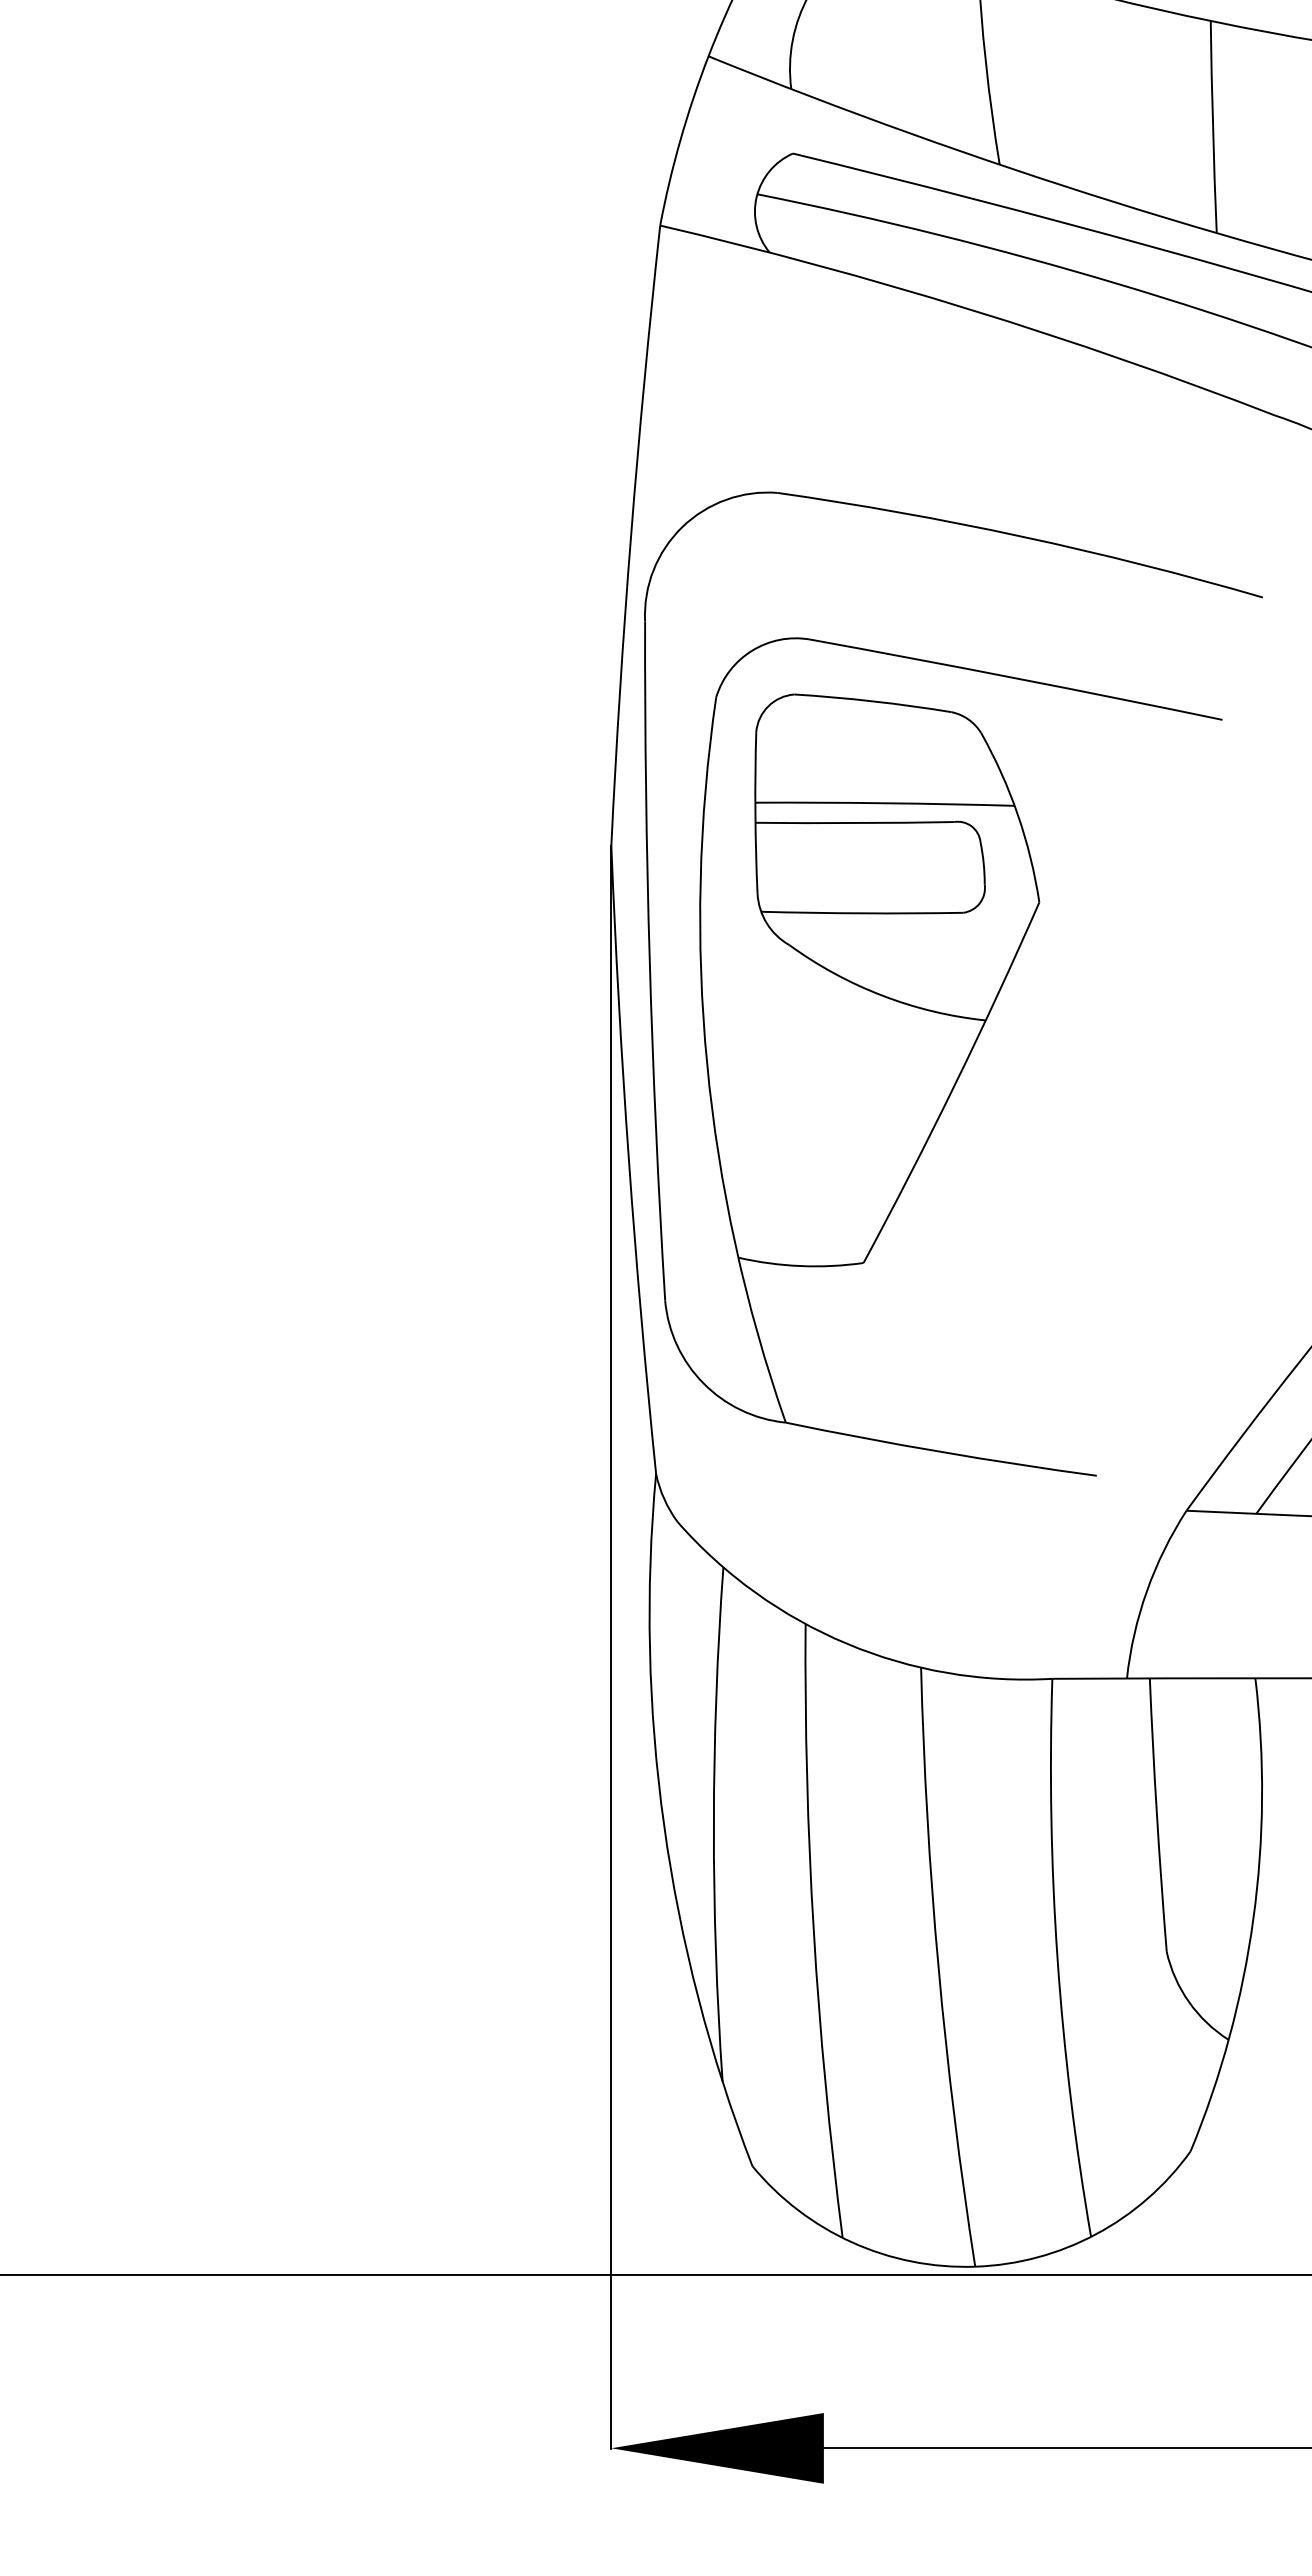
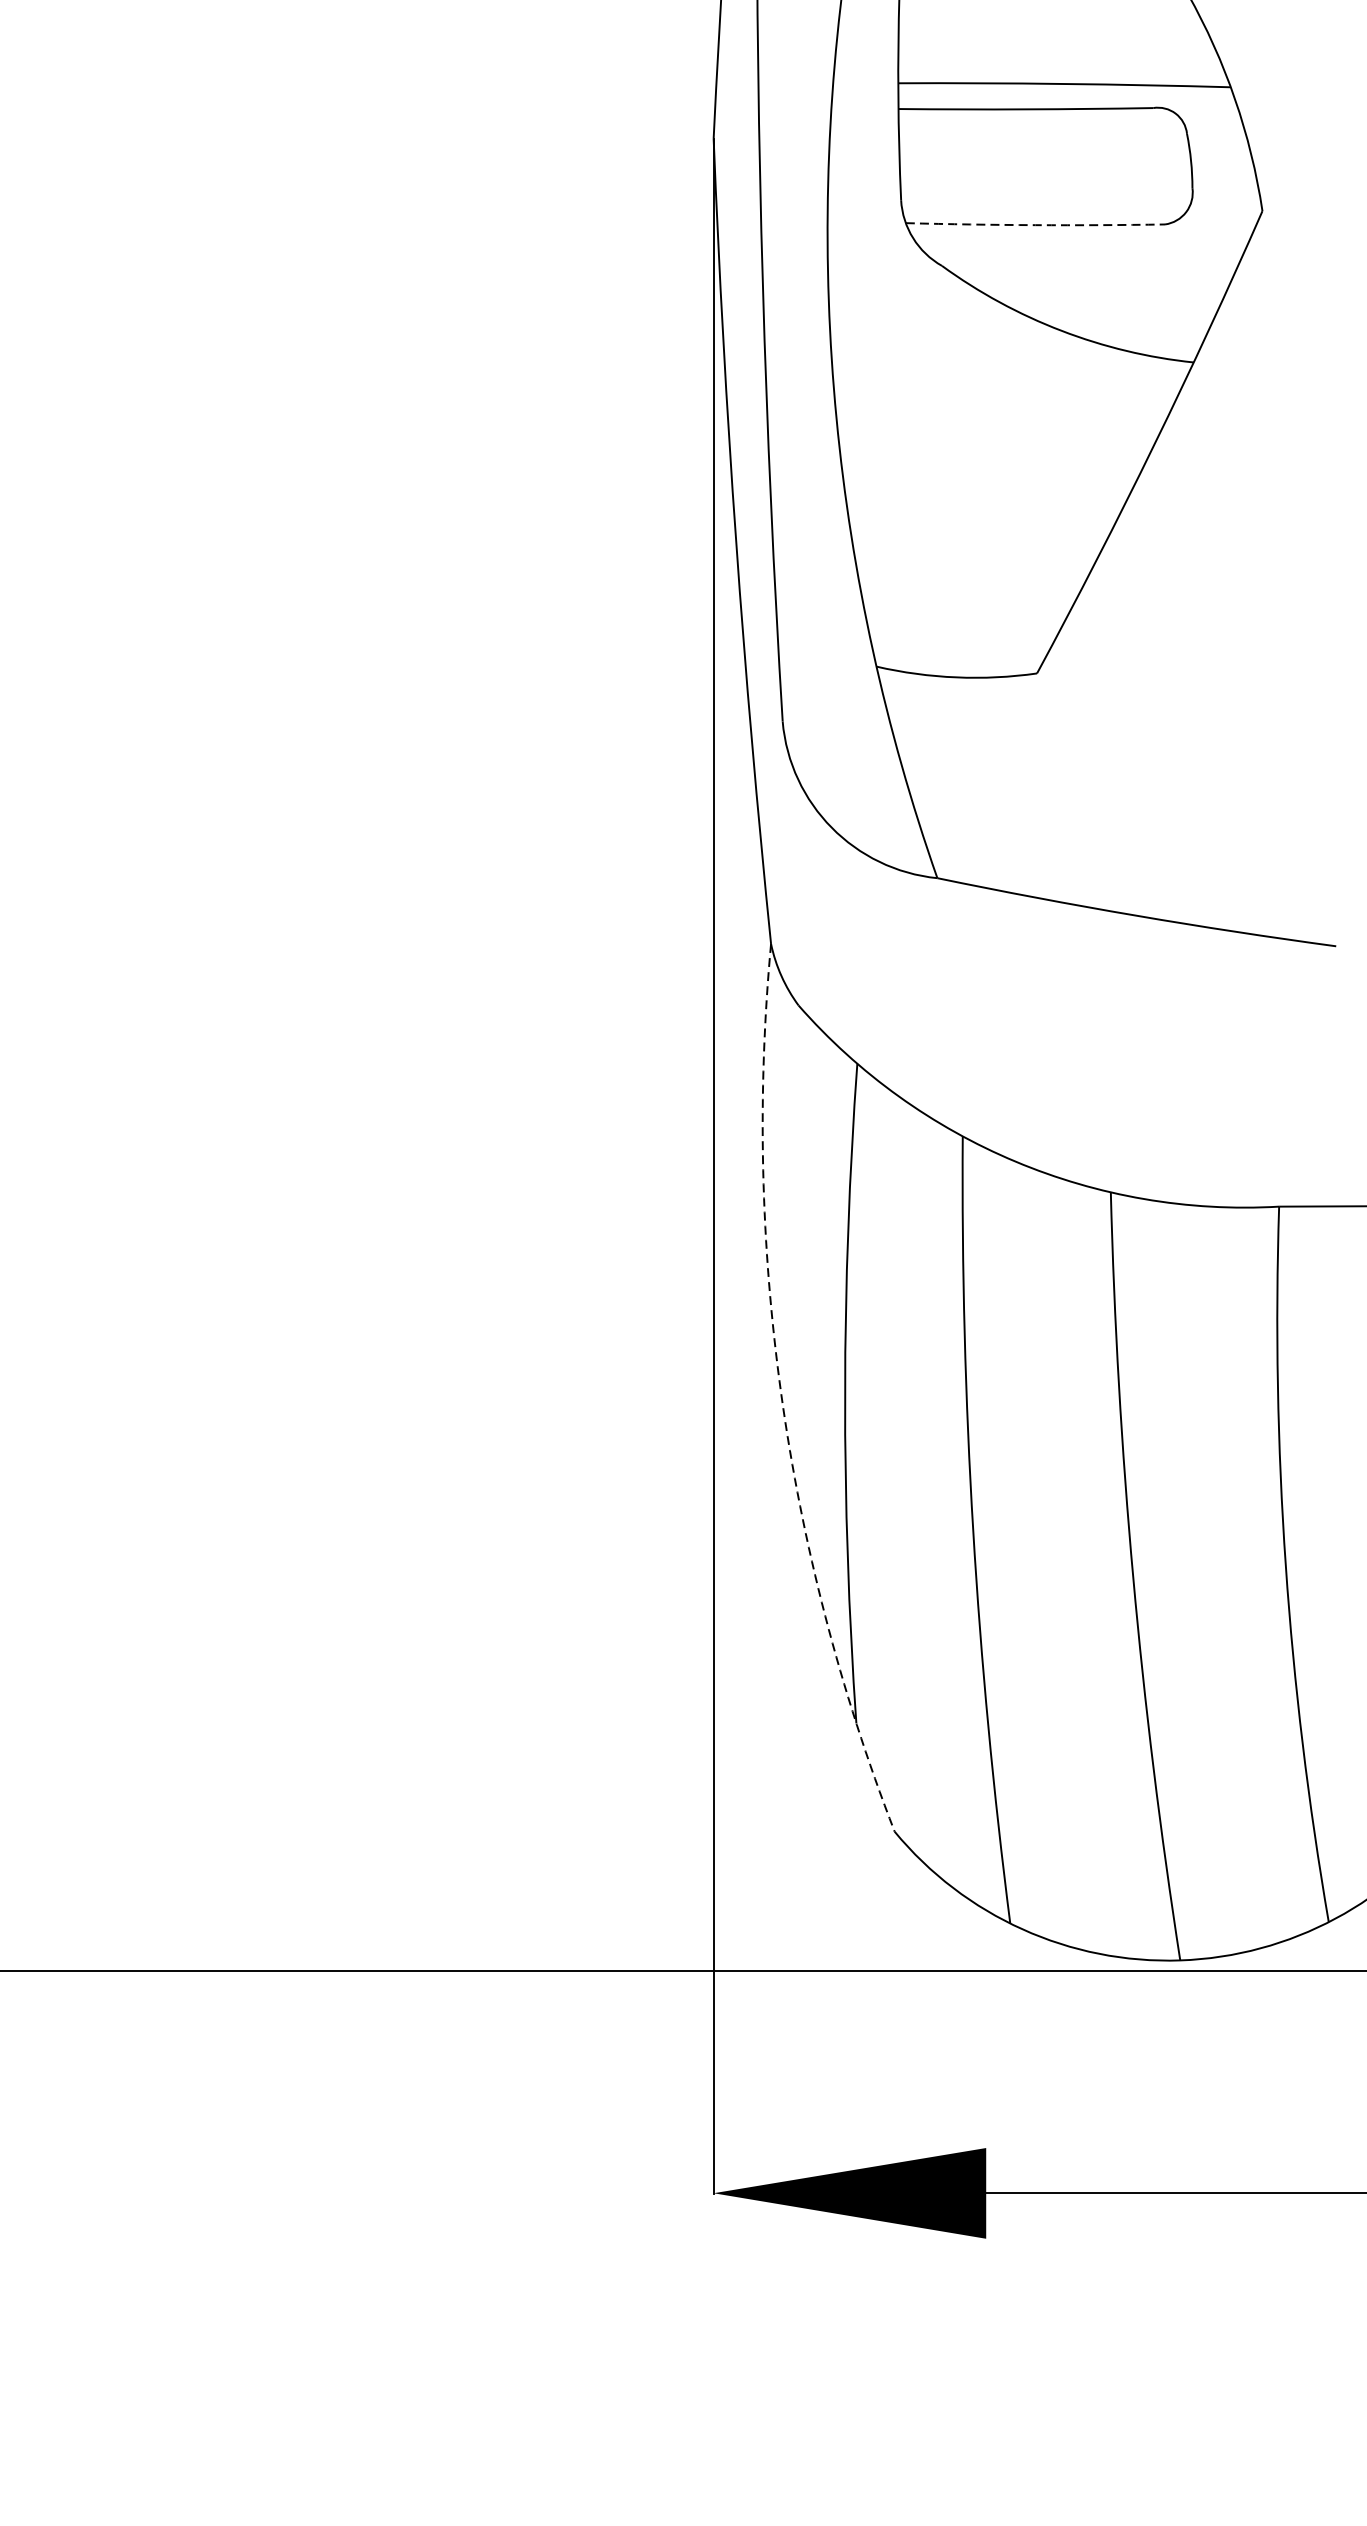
arc: (862, 913) -> (1035, 225), solid -> dashed
arc: (664, 1825) -> (781, 1394), solid -> dashed

